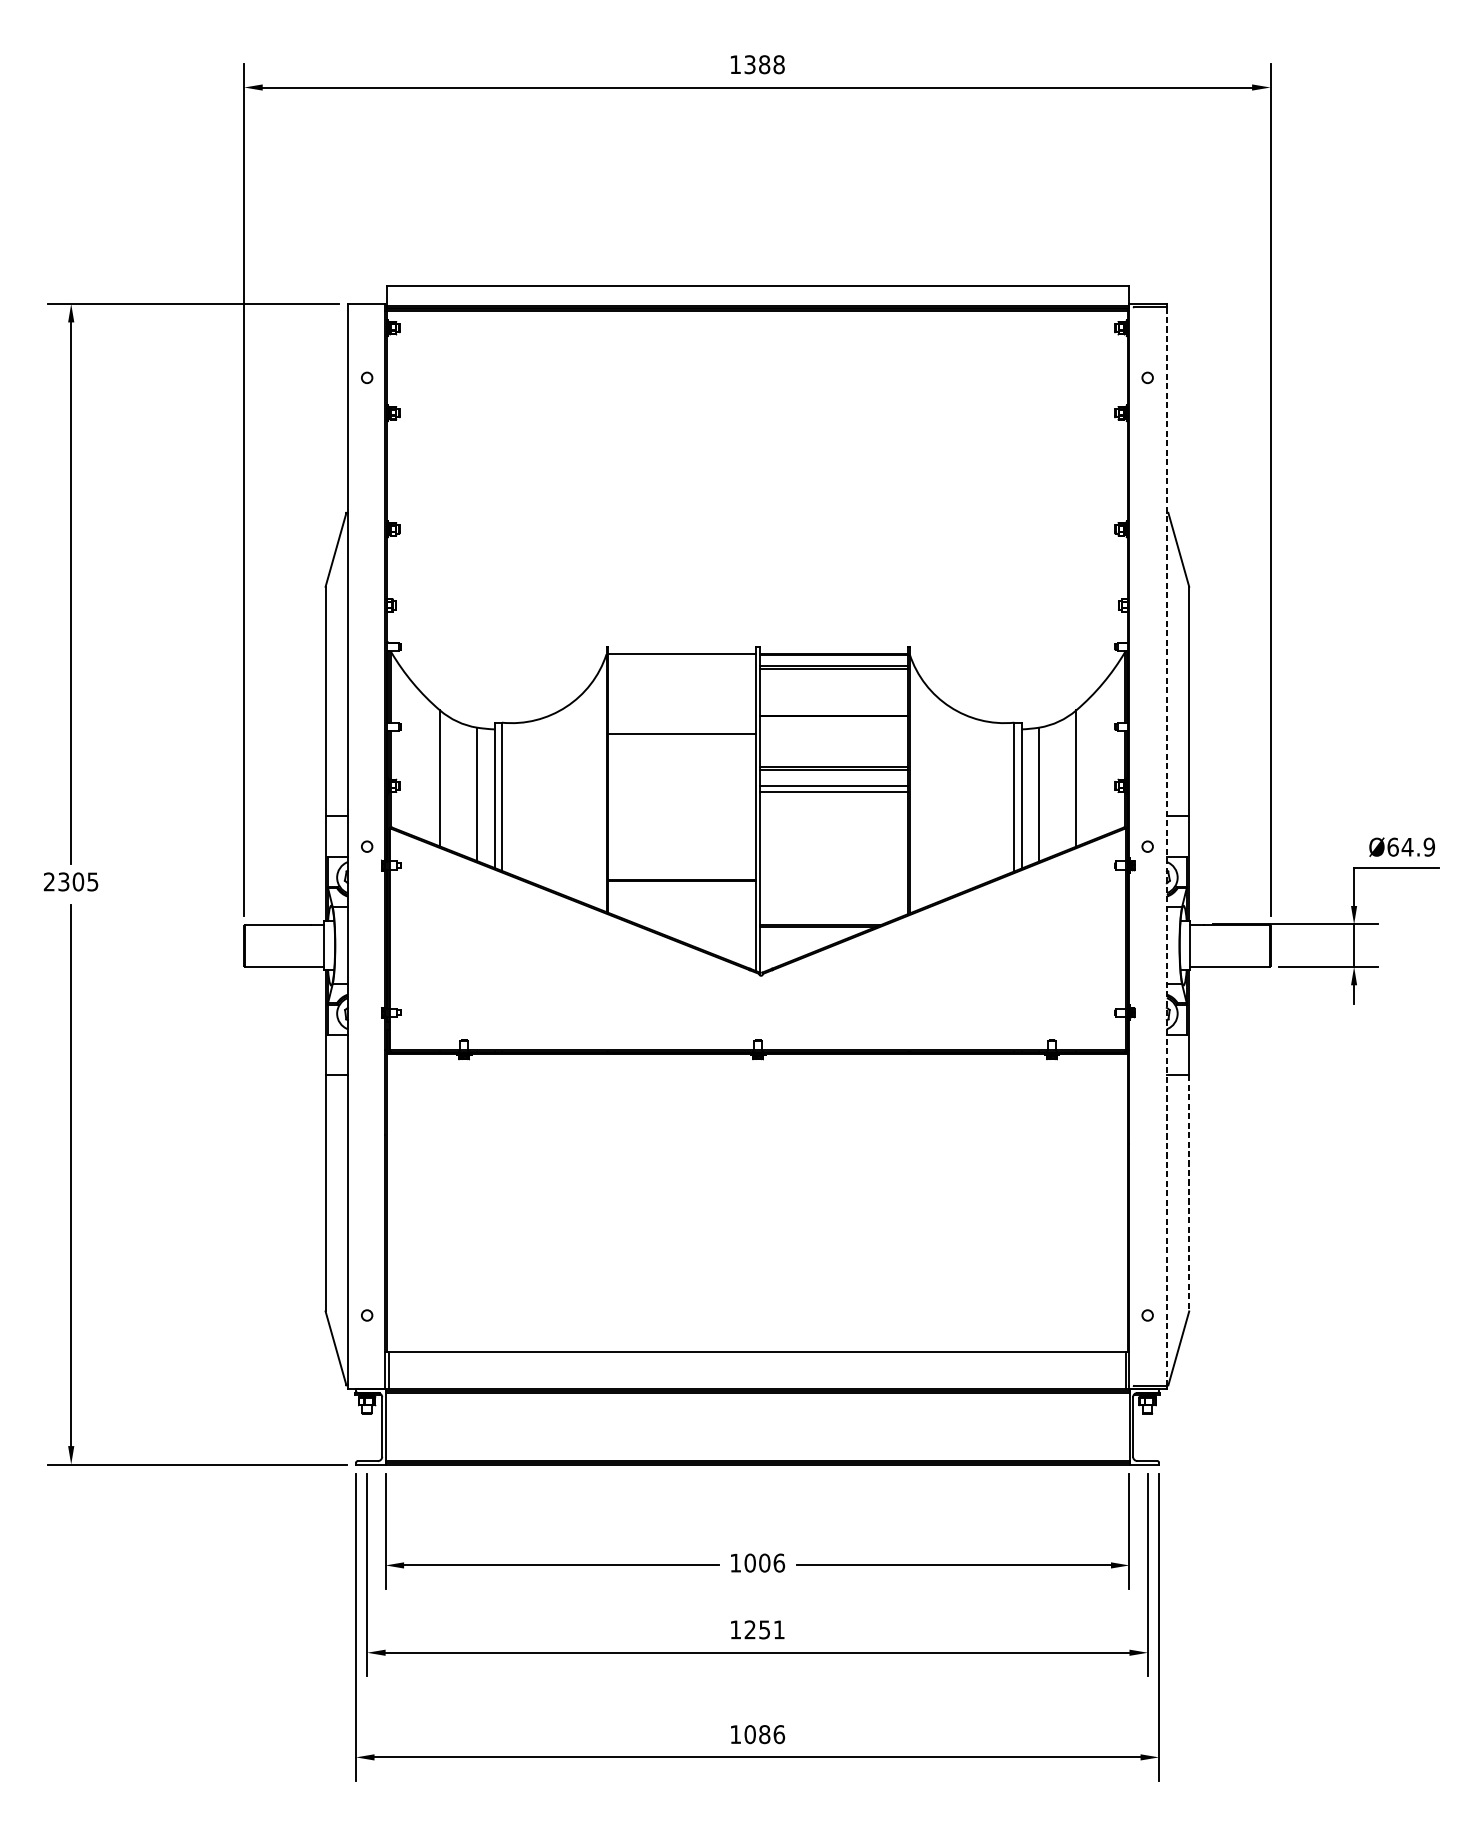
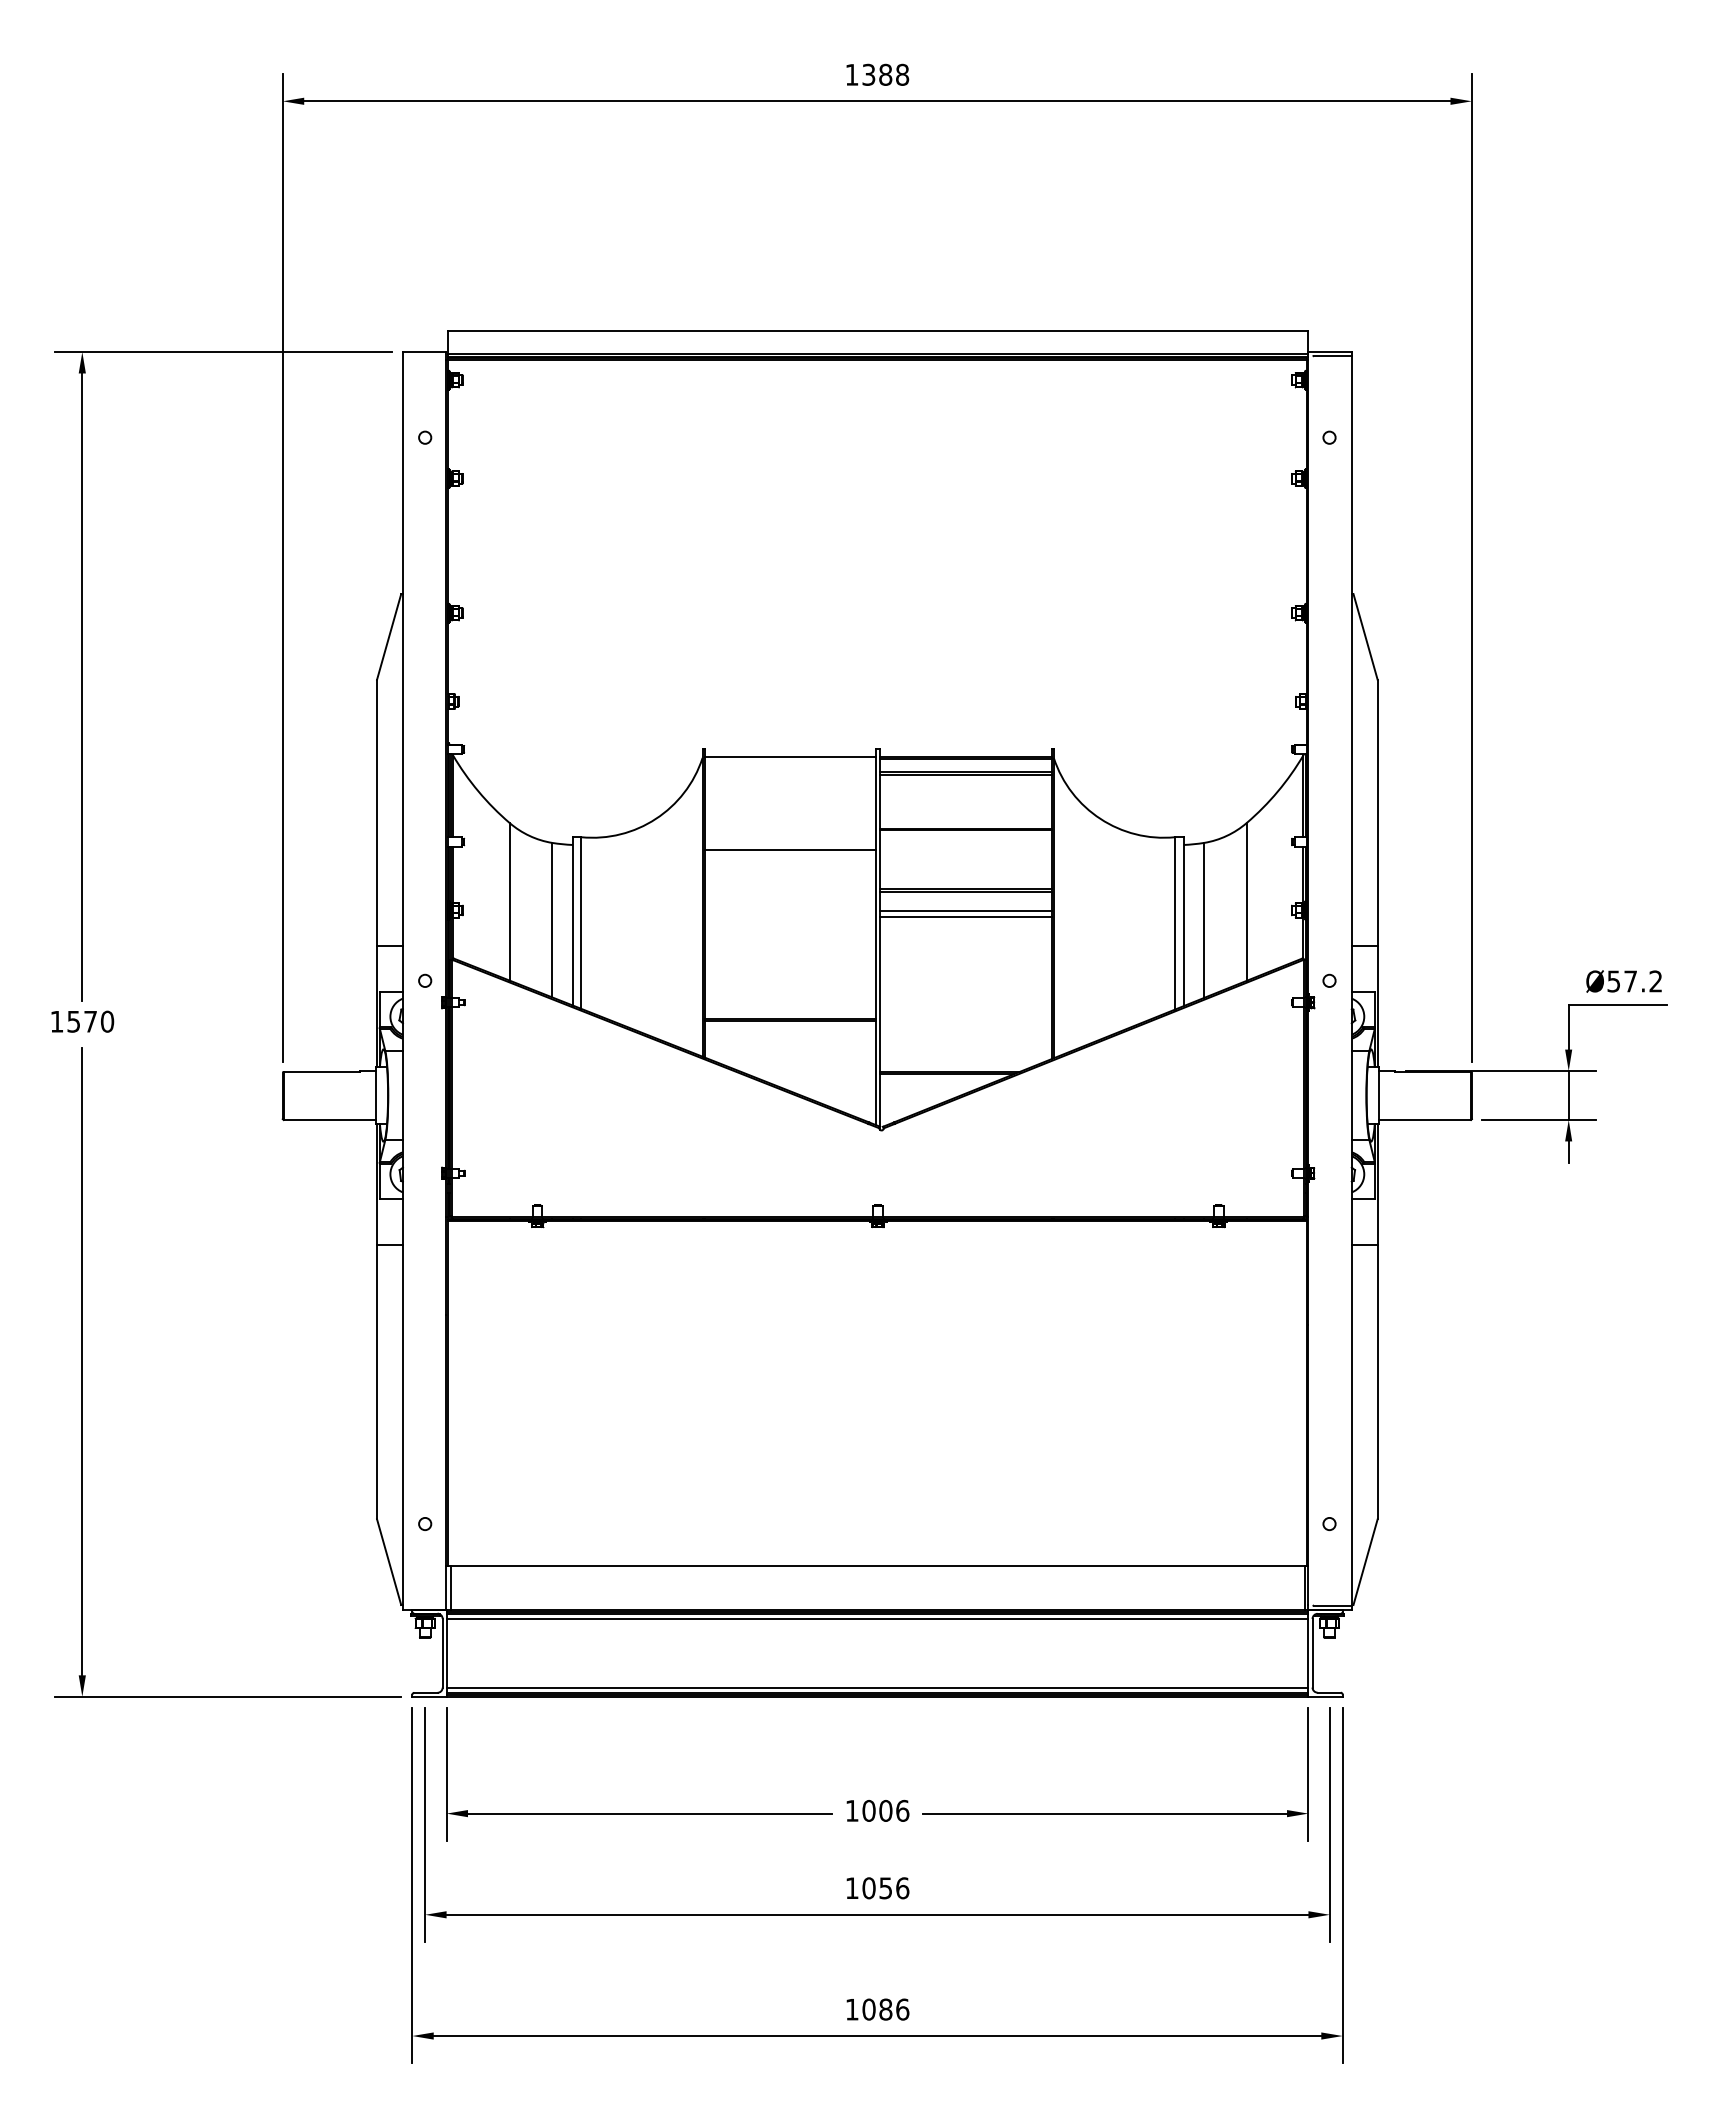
line: (1166, 846) -> (1351, 980), dashed -> solid
text: (1410, 847) -> (1634, 981), Ø64.9 -> Ø57.2
text: (71, 881) -> (82, 1021), 2305 -> 1570
line: (1189, 1193) -> (1377, 1382), dashed -> solid
line: (757, 1397) -> (877, 1618), added
line: (757, 1456) -> (877, 1687), added
text: (764, 1630) -> (885, 1888), 1251 -> 1056

